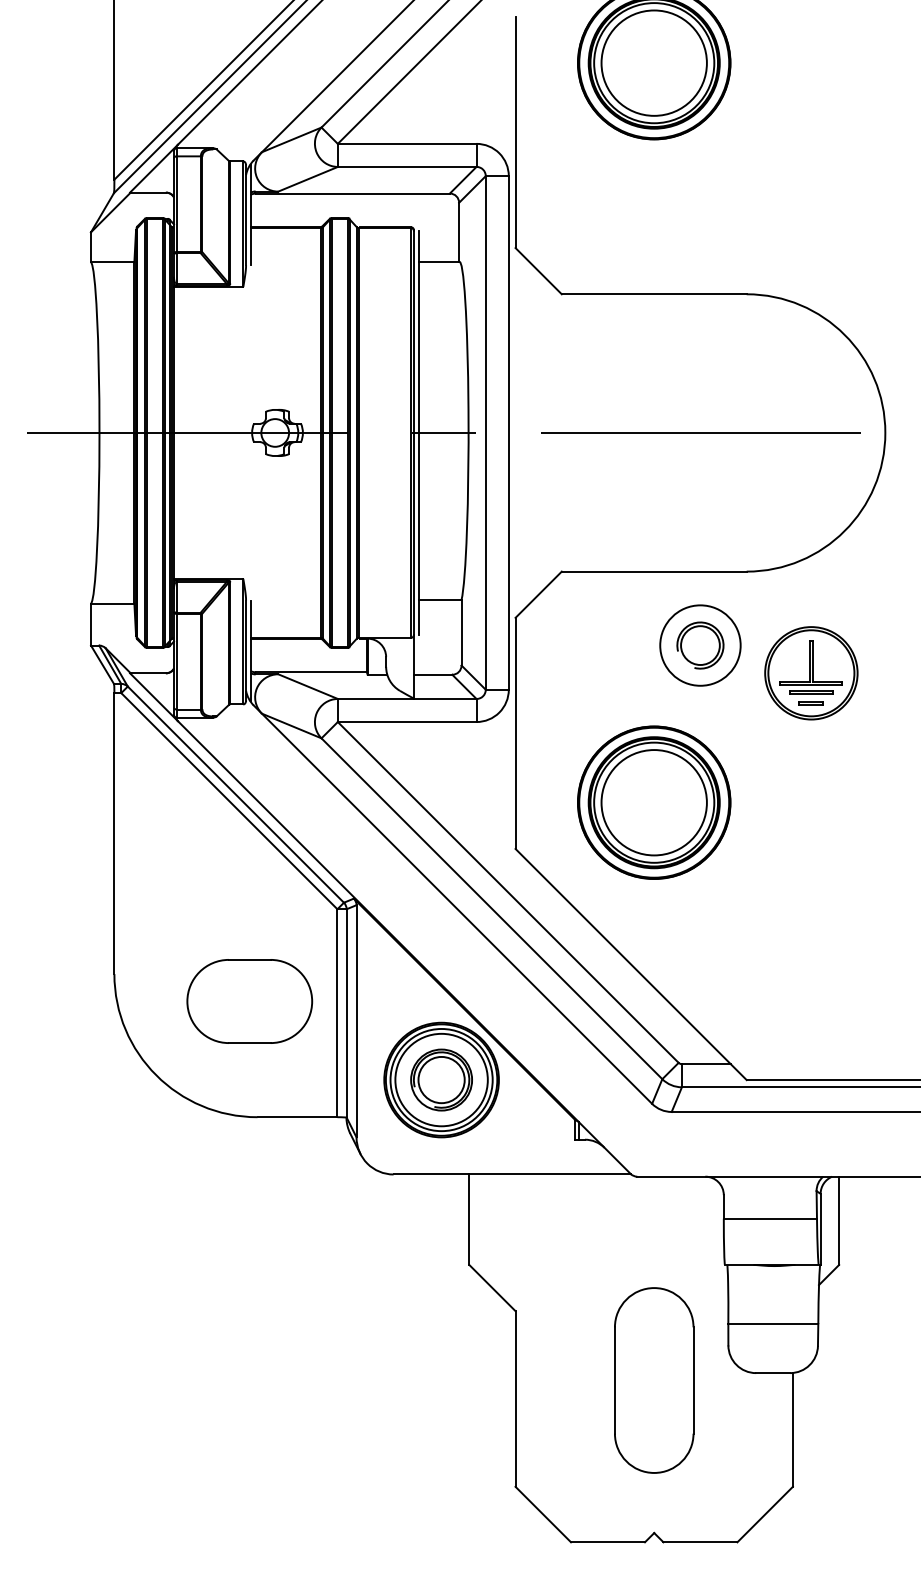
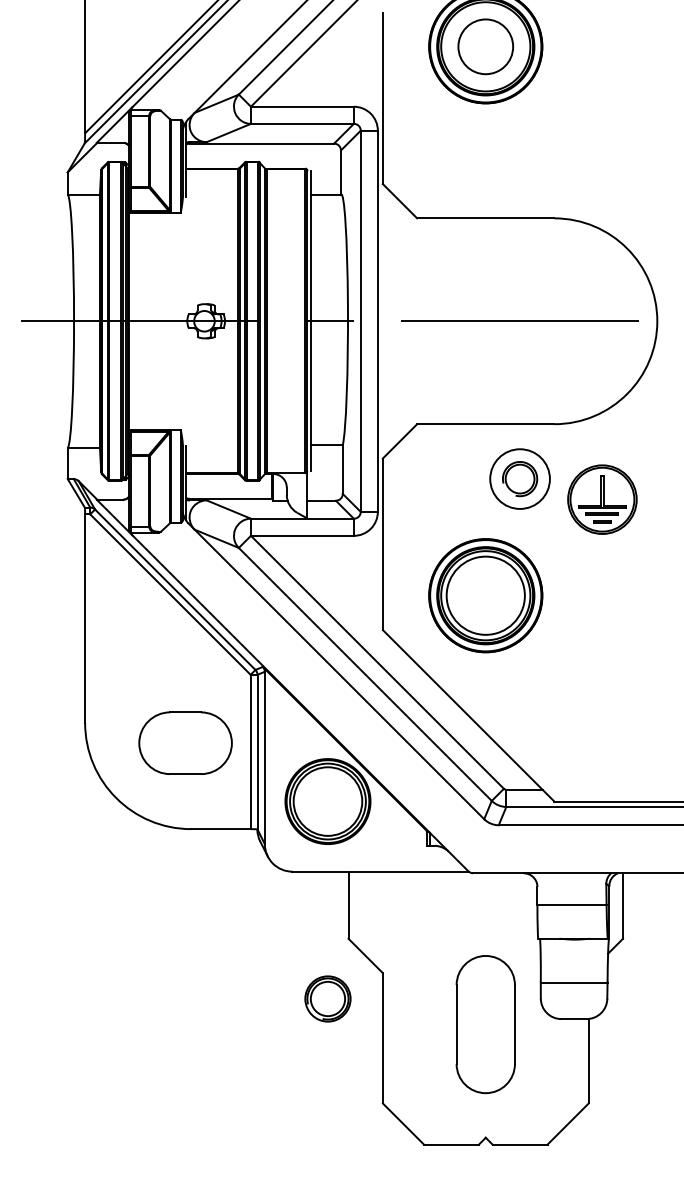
circle: (653, 62) -> (485, 46), size x0.7
part: (441, 1079) -> (327, 998), moved

